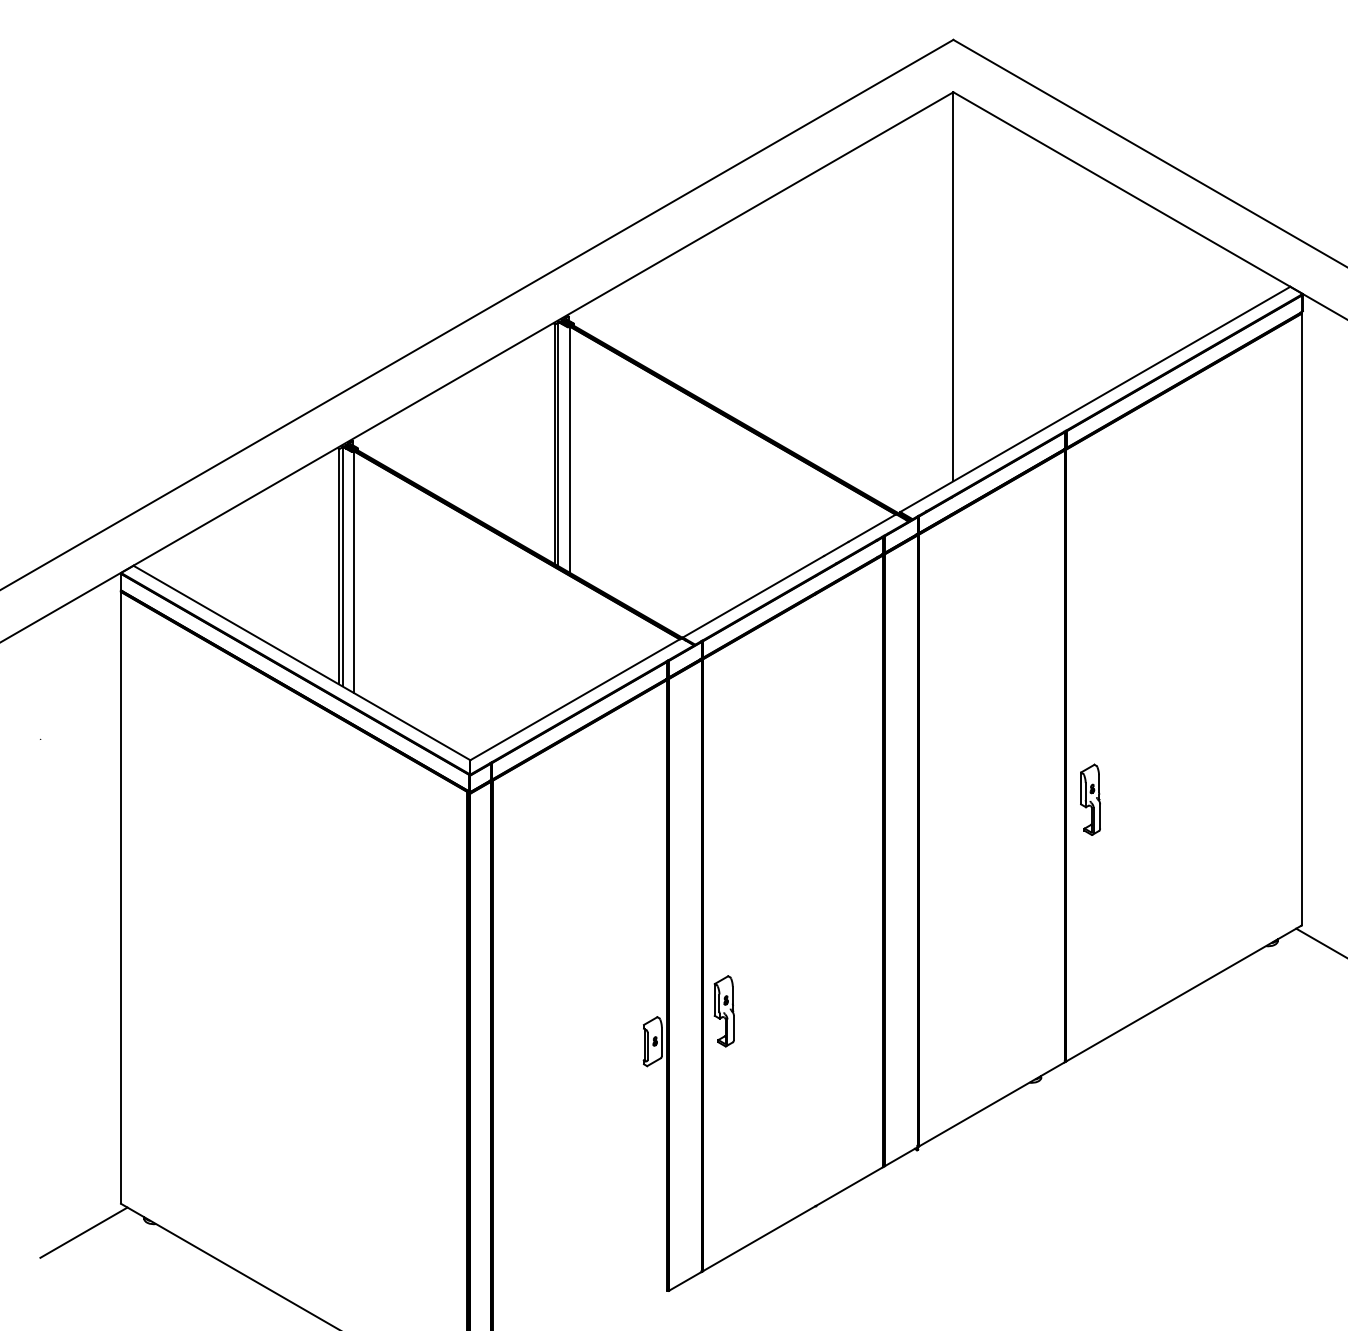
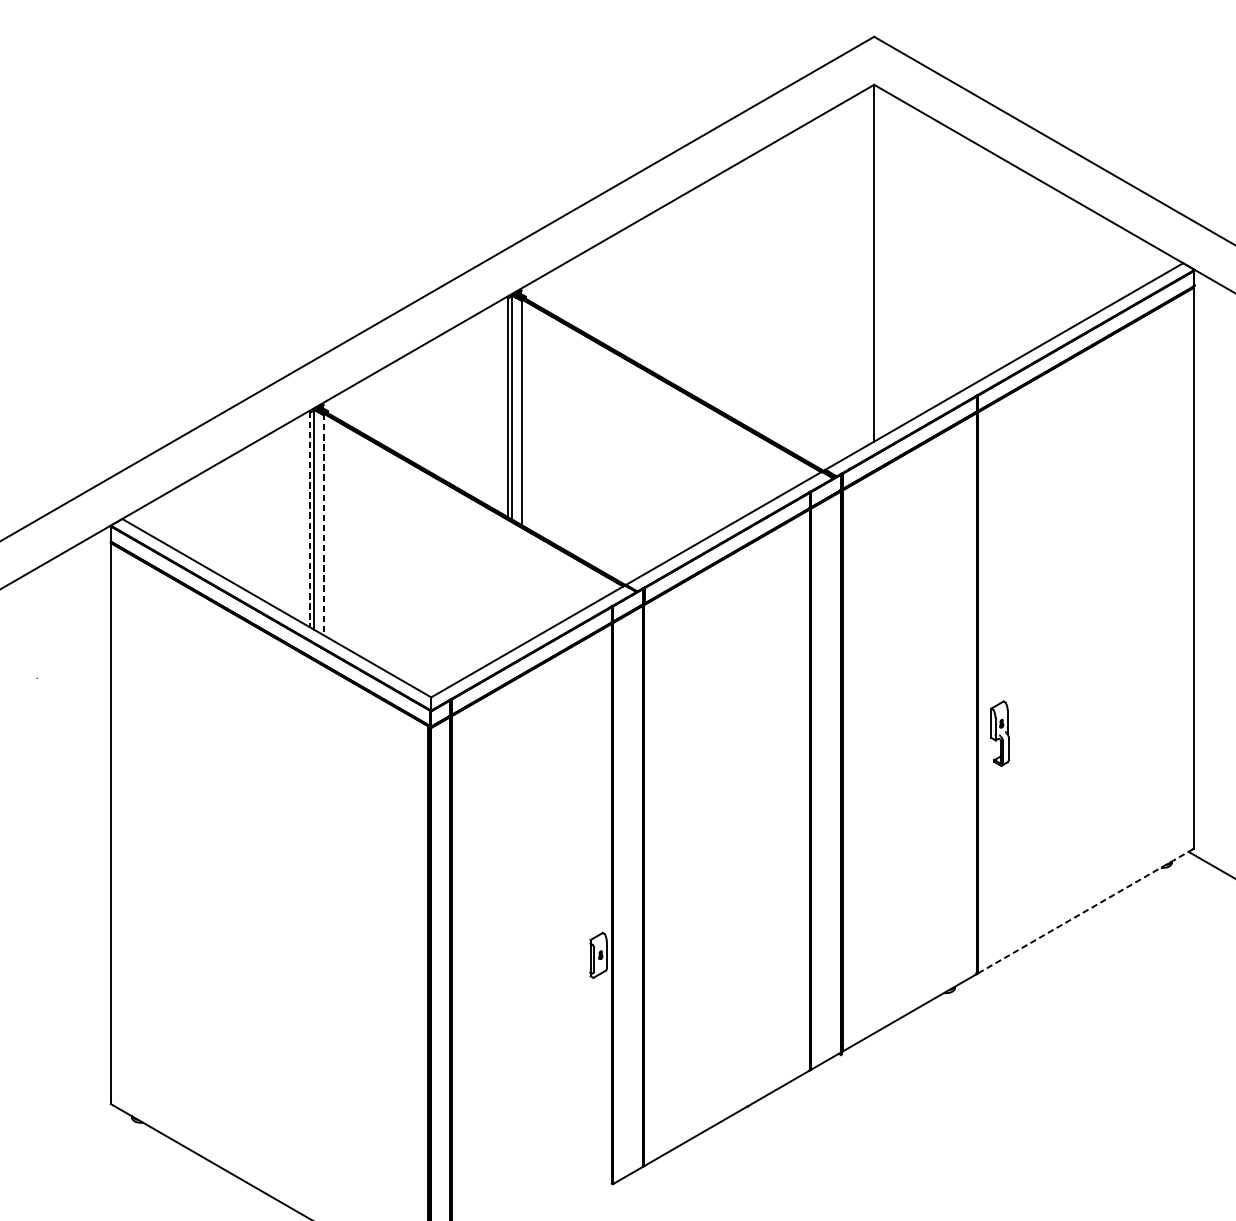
line: (338, 566) -> (310, 519), solid -> dashed
line: (353, 572) -> (324, 525), solid -> dashed
line: (1183, 993) -> (1085, 911), solid -> dashed
part: (723, 1011) -> (663, 927), removed
line: (83, 1232) -> (76, 1130), removed

